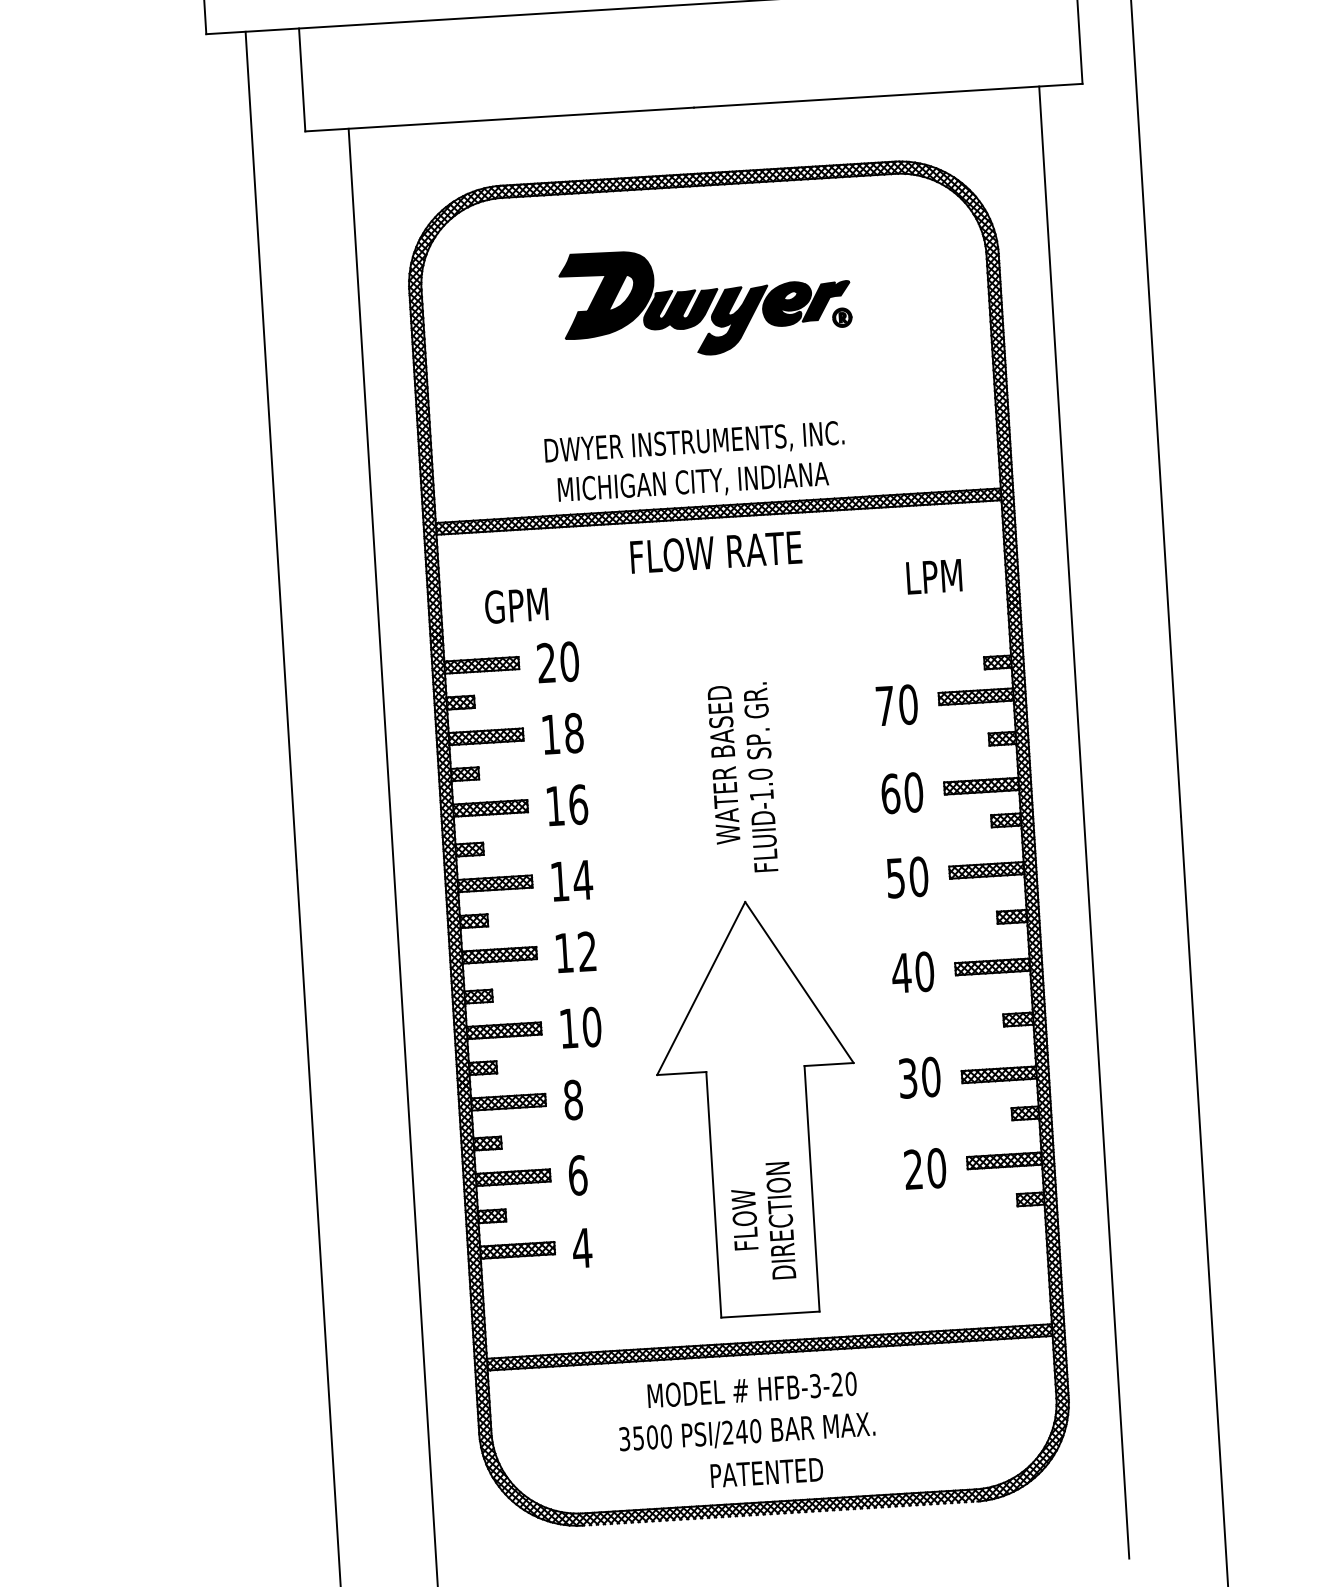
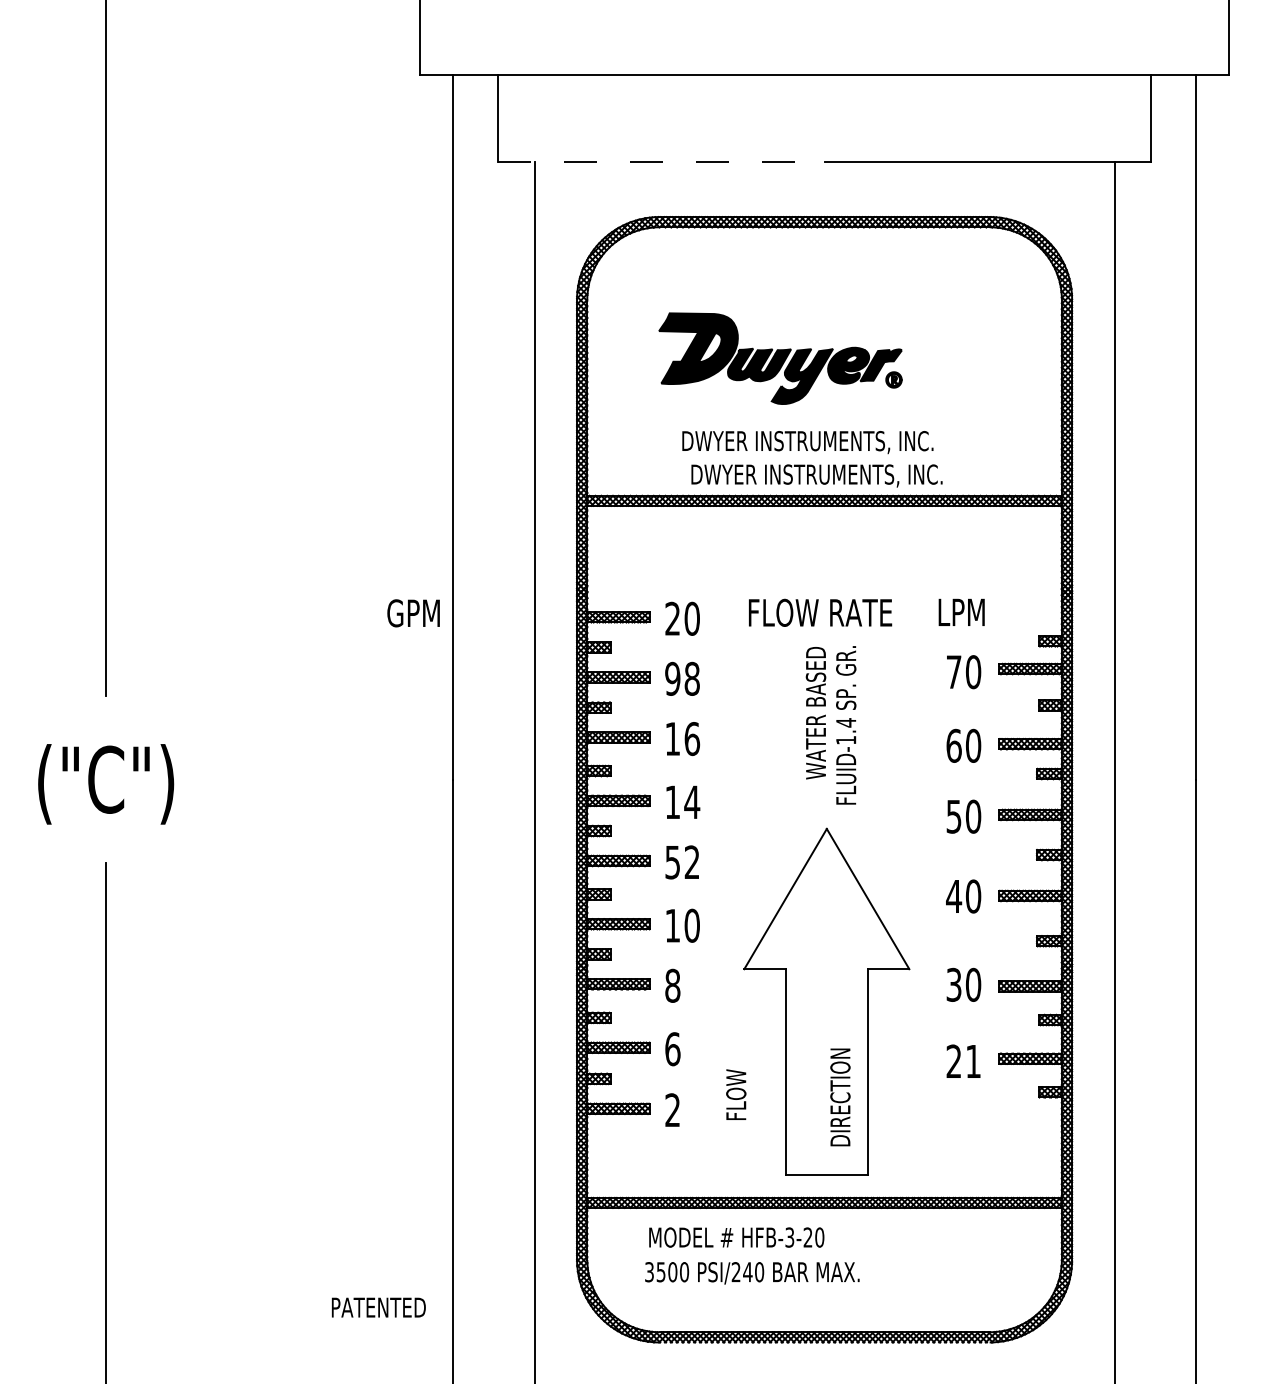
line: (499, 119) -> (661, 161), solid -> dashed
part: (705, 300) -> (780, 358), moved
text: (708, 481) -> (817, 475), MICHIGAN CITY, INDIANA -> DWYER INSTRUMENTS, INC.
text: (716, 551) -> (820, 612), moved
text: (933, 575) -> (961, 611), moved
text: (516, 605) -> (413, 613), moved
text: (550, 734) -> (672, 678), 18 -> 98
text: (760, 773) -> (846, 722), FLUID-1.0 -> FLUID-1.4
text: (563, 953) -> (672, 862), 12 -> 52
text: (936, 1168) -> (973, 1061), 20 -> 21
text: (745, 1219) -> (736, 1094), moved
text: (581, 1247) -> (672, 1109), 4 -> 2
text: (751, 1389) -> (736, 1237), moved
text: (747, 1433) -> (752, 1273), moved
text: (766, 1472) -> (378, 1307), moved

